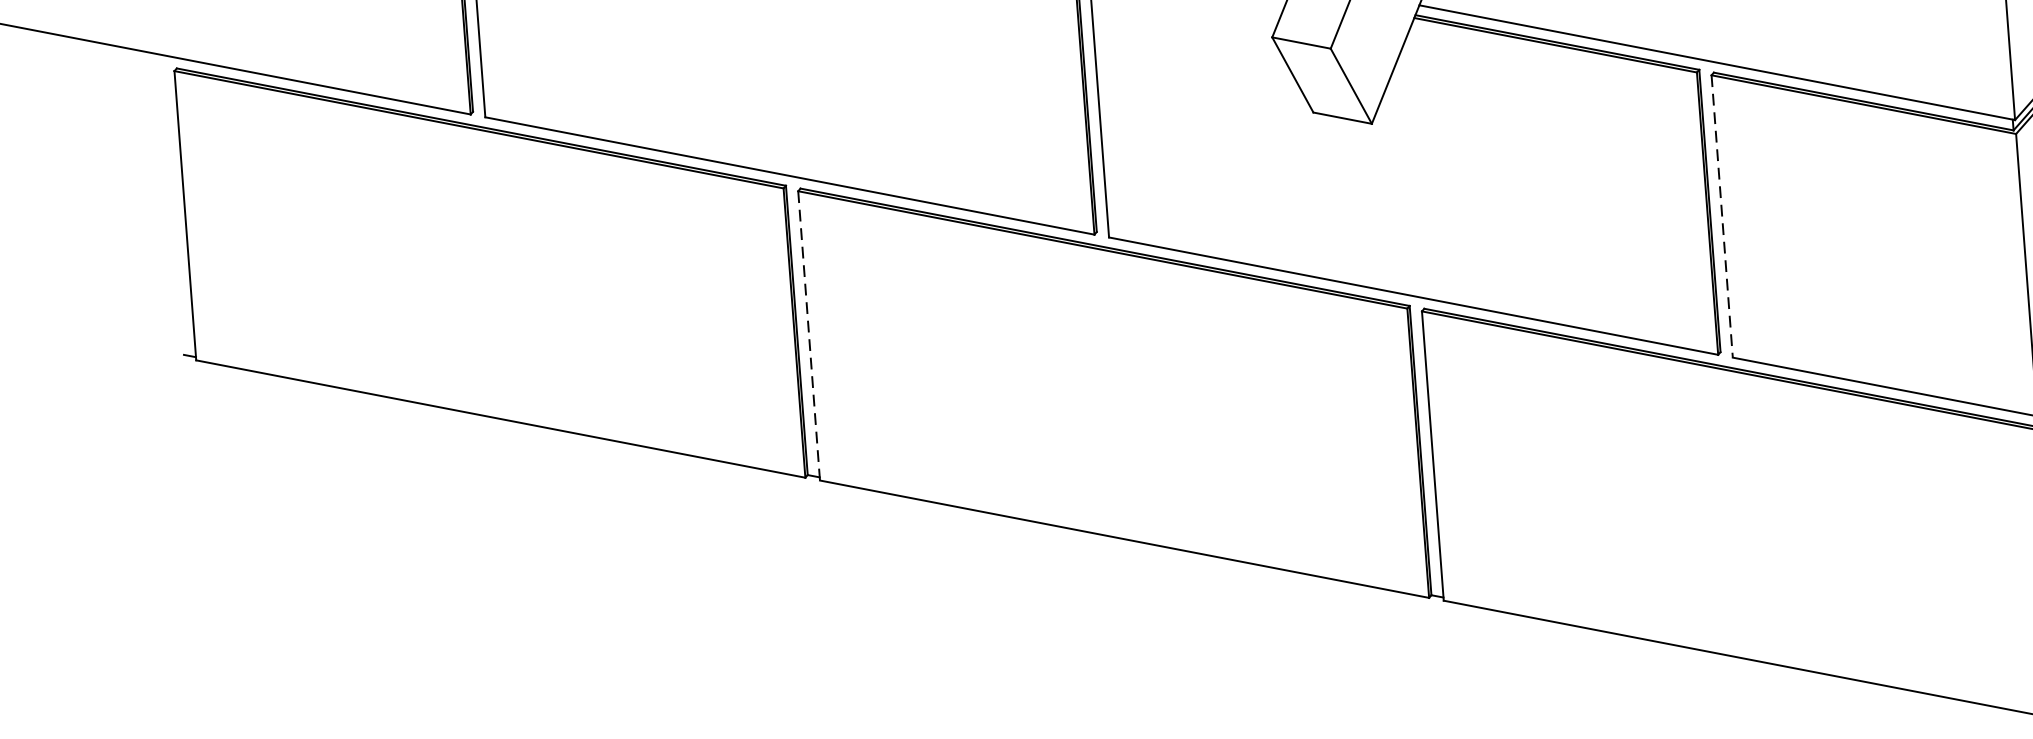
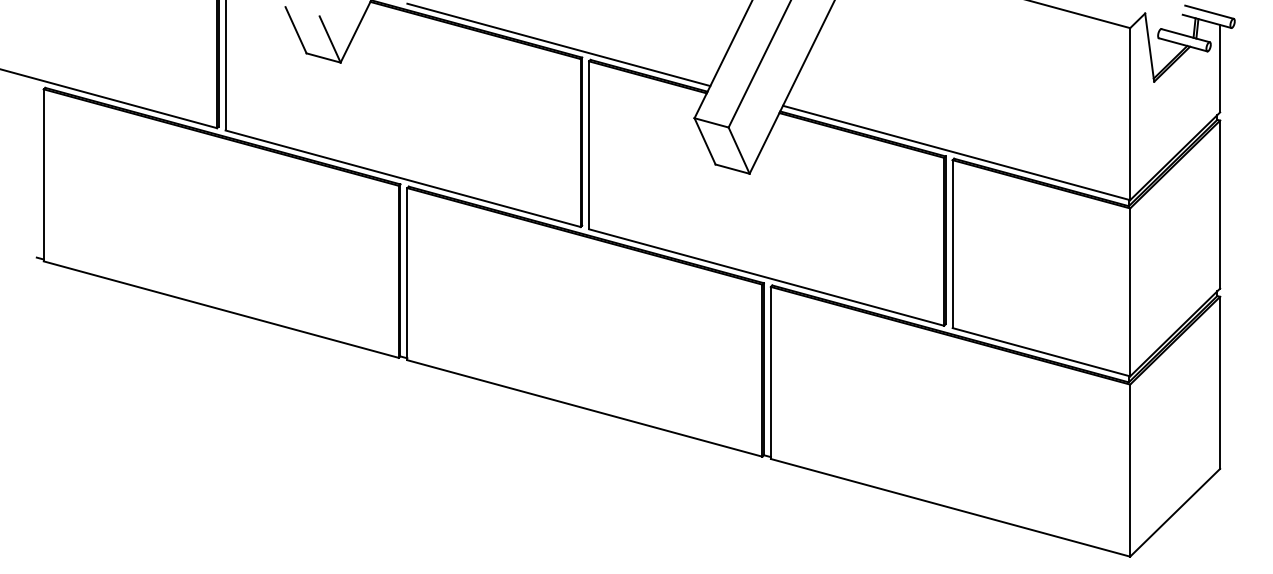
line: (1721, 217) -> (952, 244), dashed -> solid
line: (809, 336) -> (407, 274), dashed -> solid

